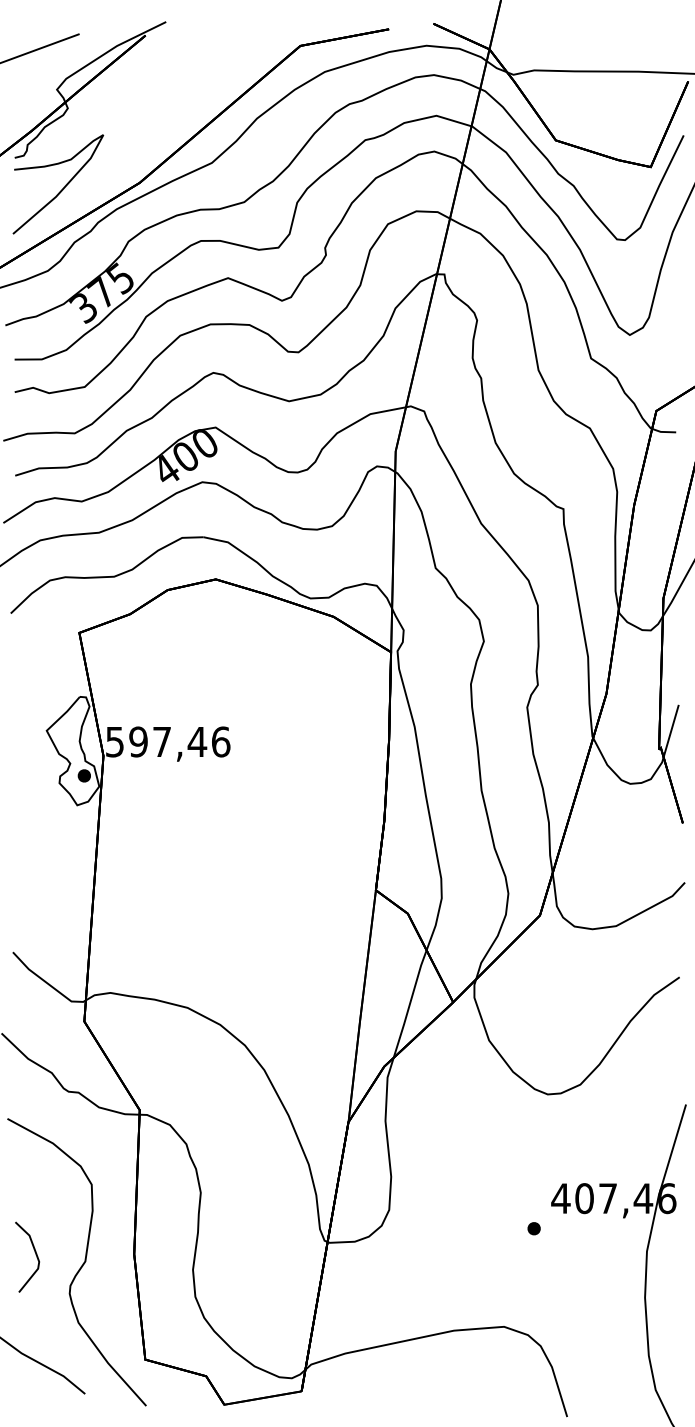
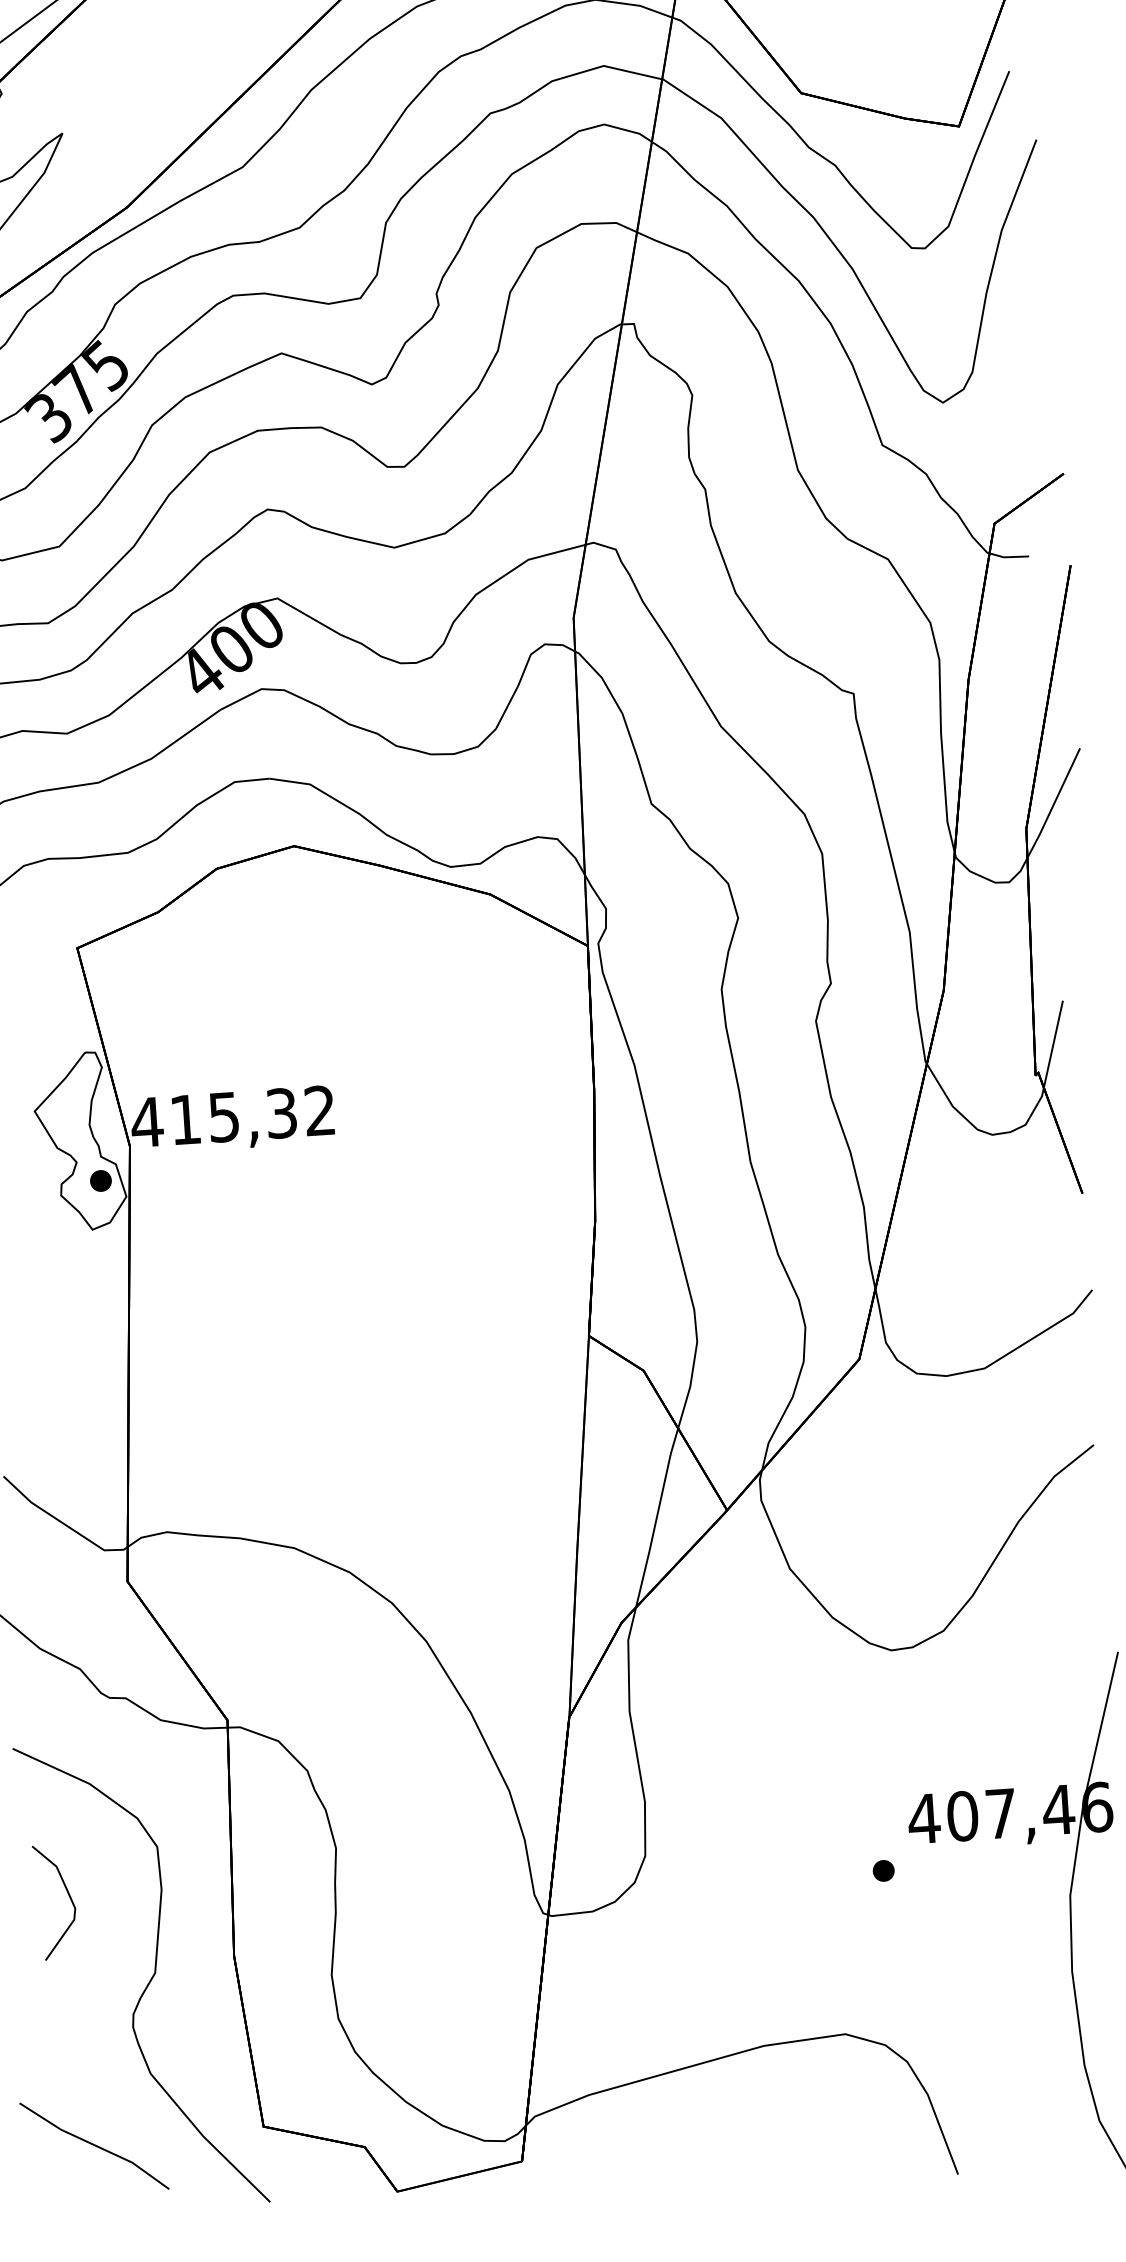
text: (167, 741) -> (232, 1115), 597,46 -> 415,32
curve: (34, 1252) -> (66, 1893), moved

